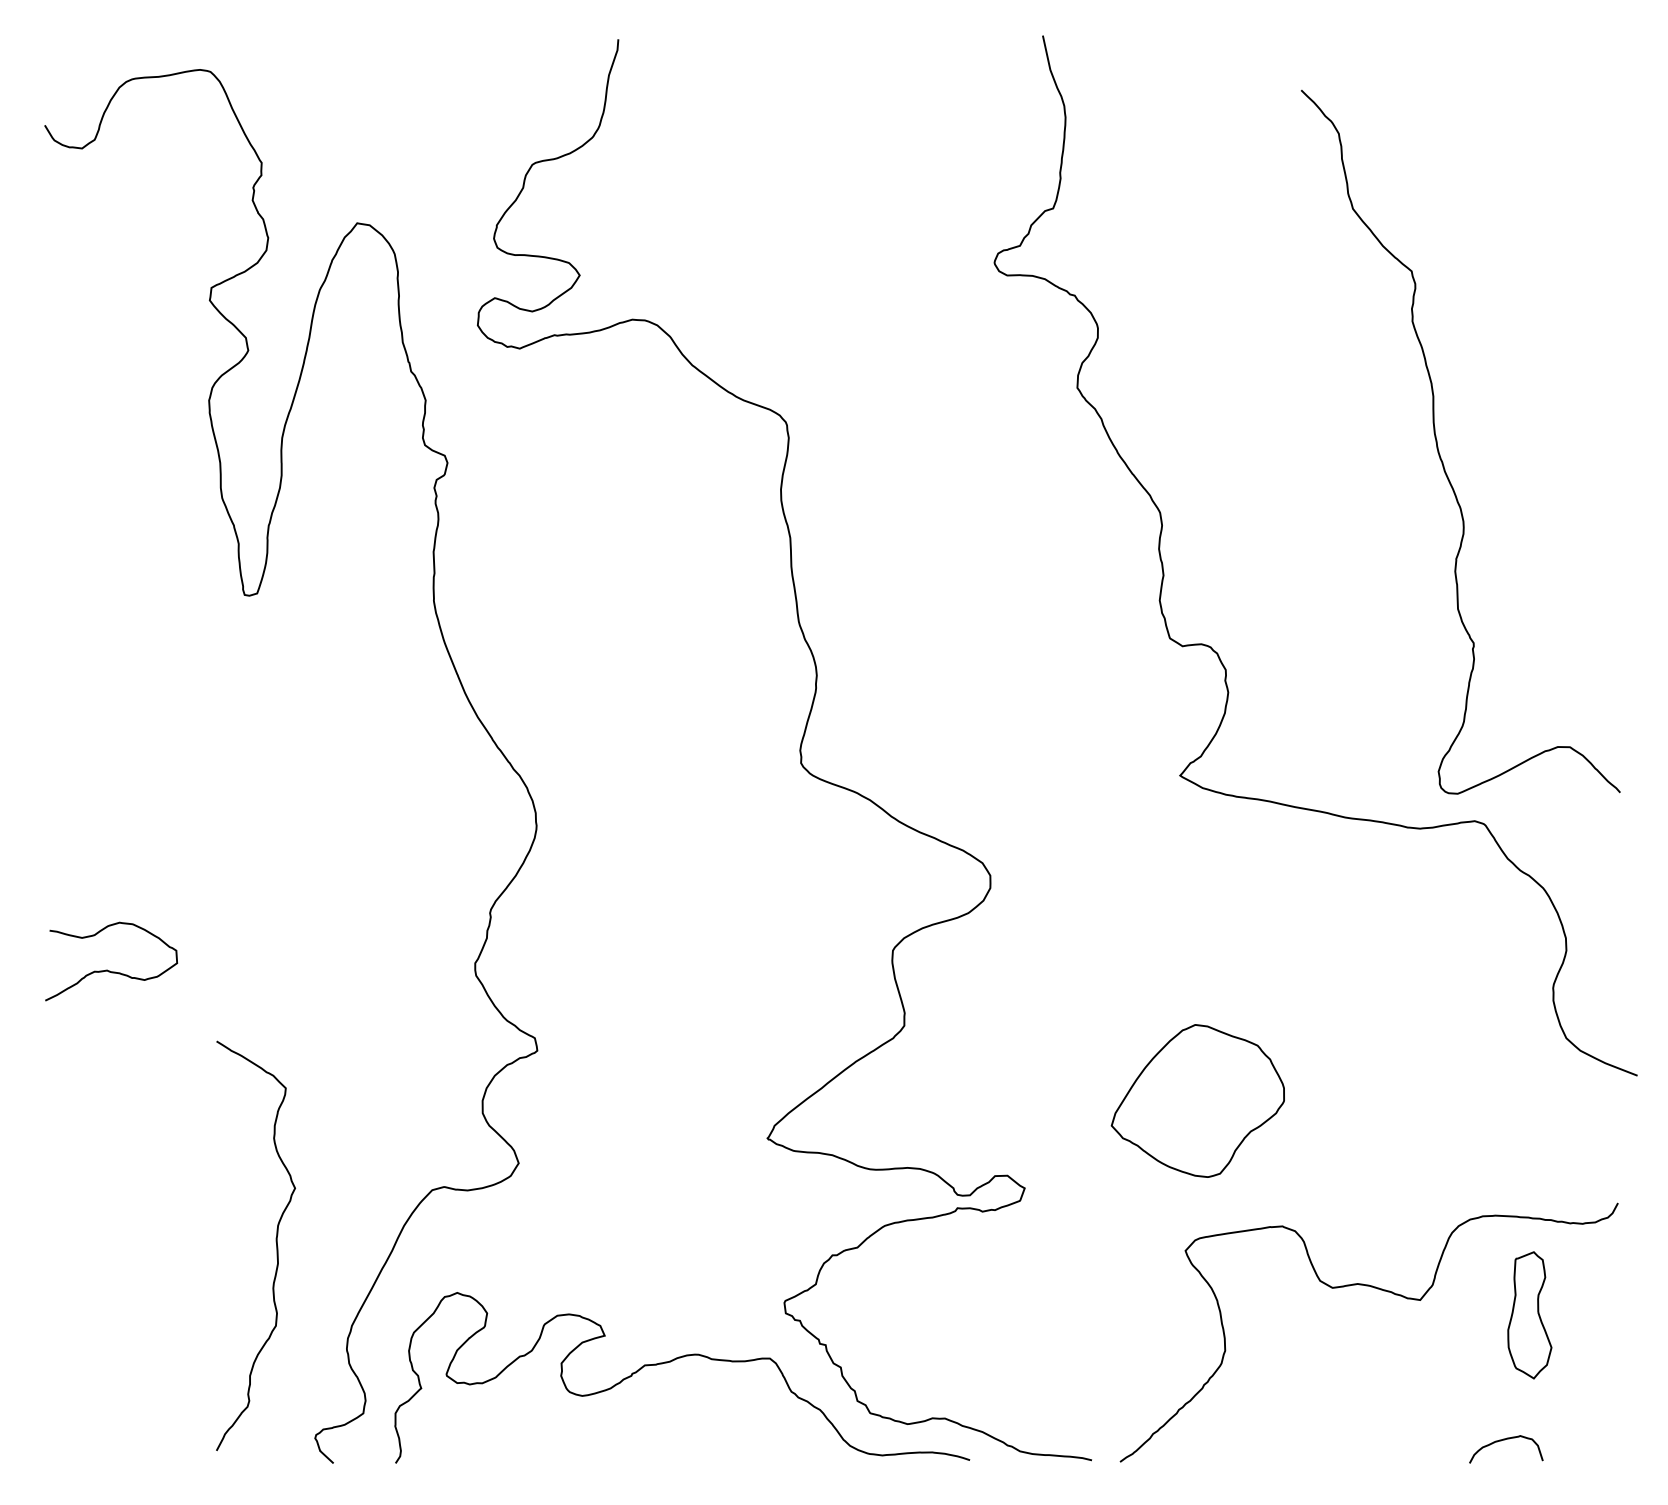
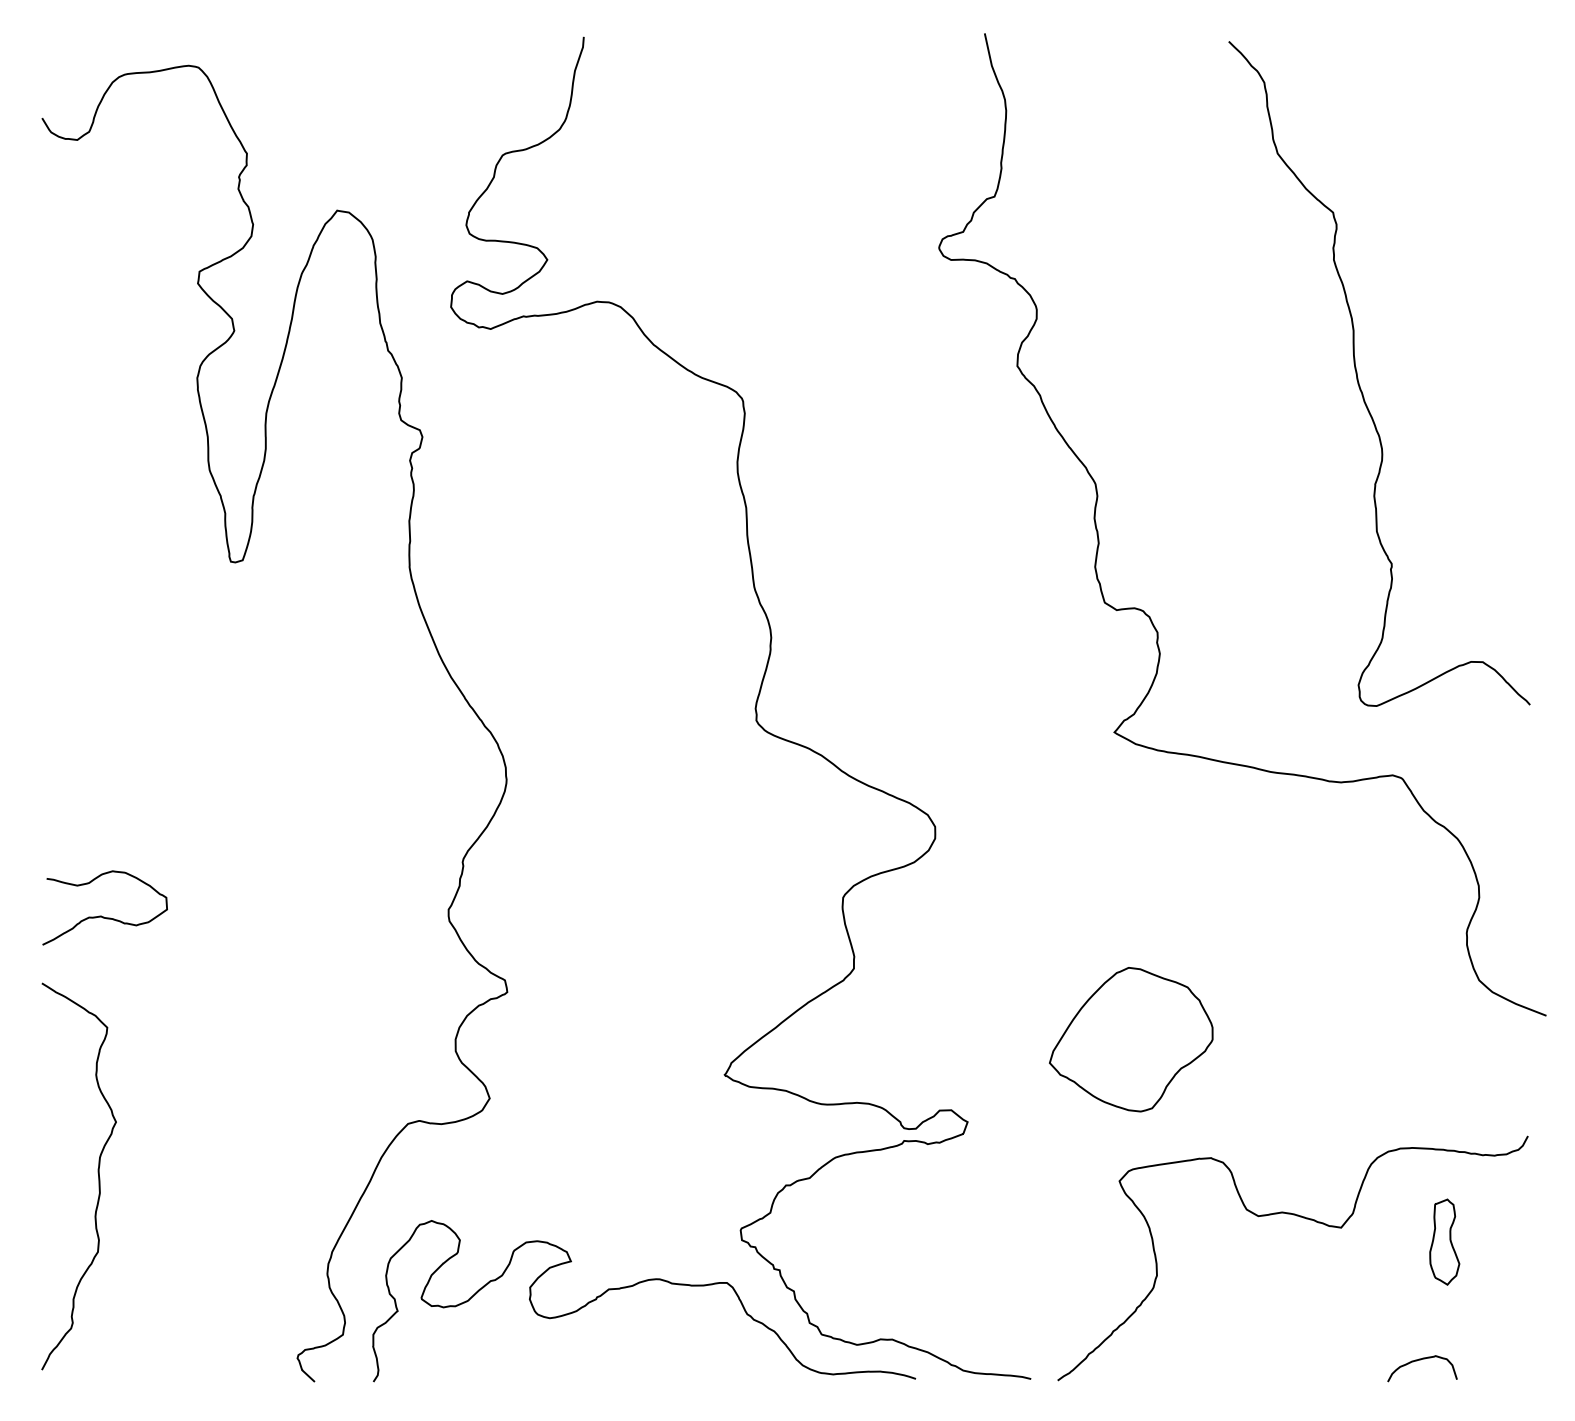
curve: (1438, 446) -> (1358, 378), moved
curve: (275, 1241) -> (97, 1172), moved
part: (1529, 1315) -> (1444, 1242), size x0.71

